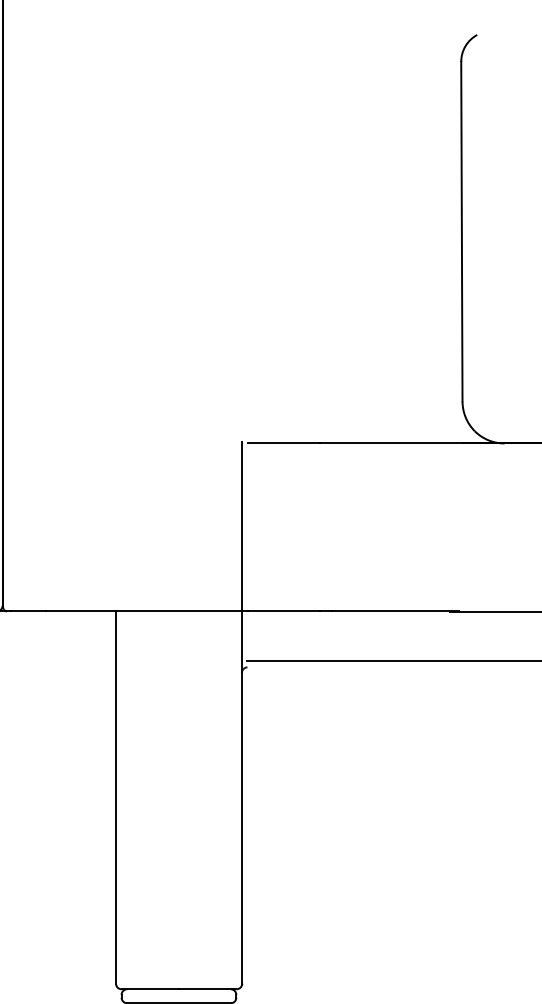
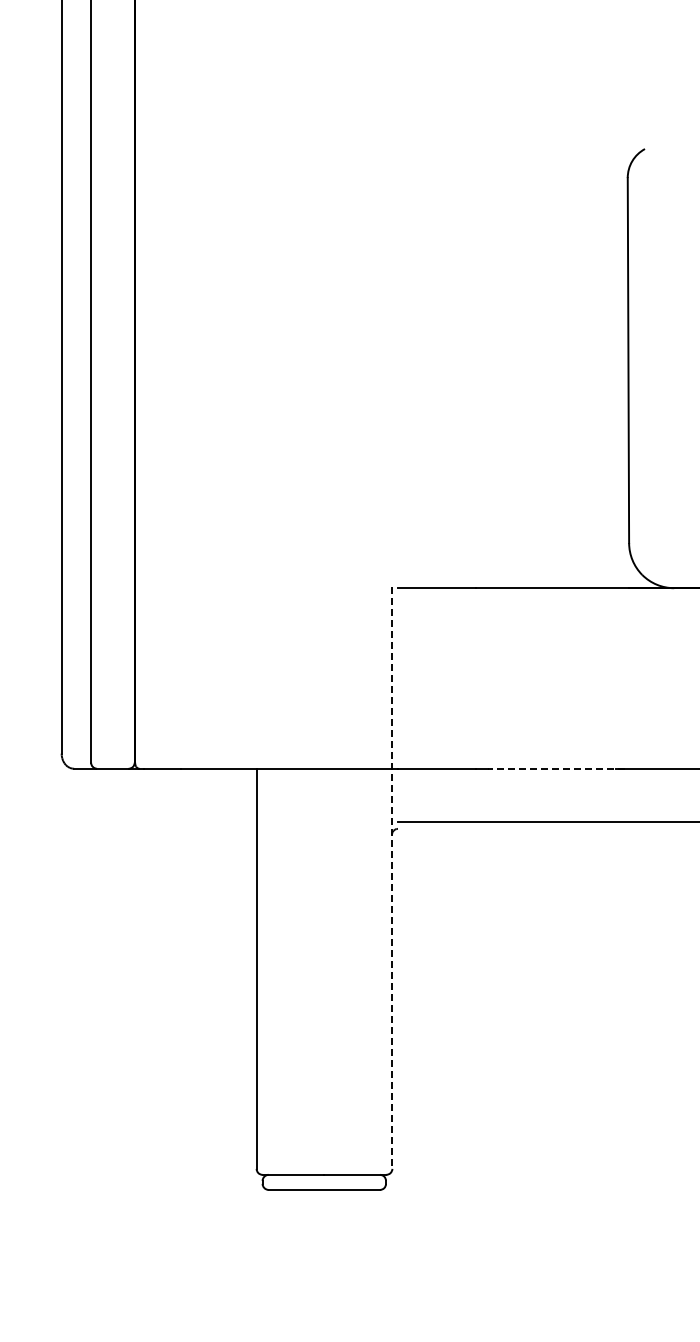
line: (394, 611) -> (556, 768), solid -> dashed
line: (242, 713) -> (392, 878), solid -> dashed

